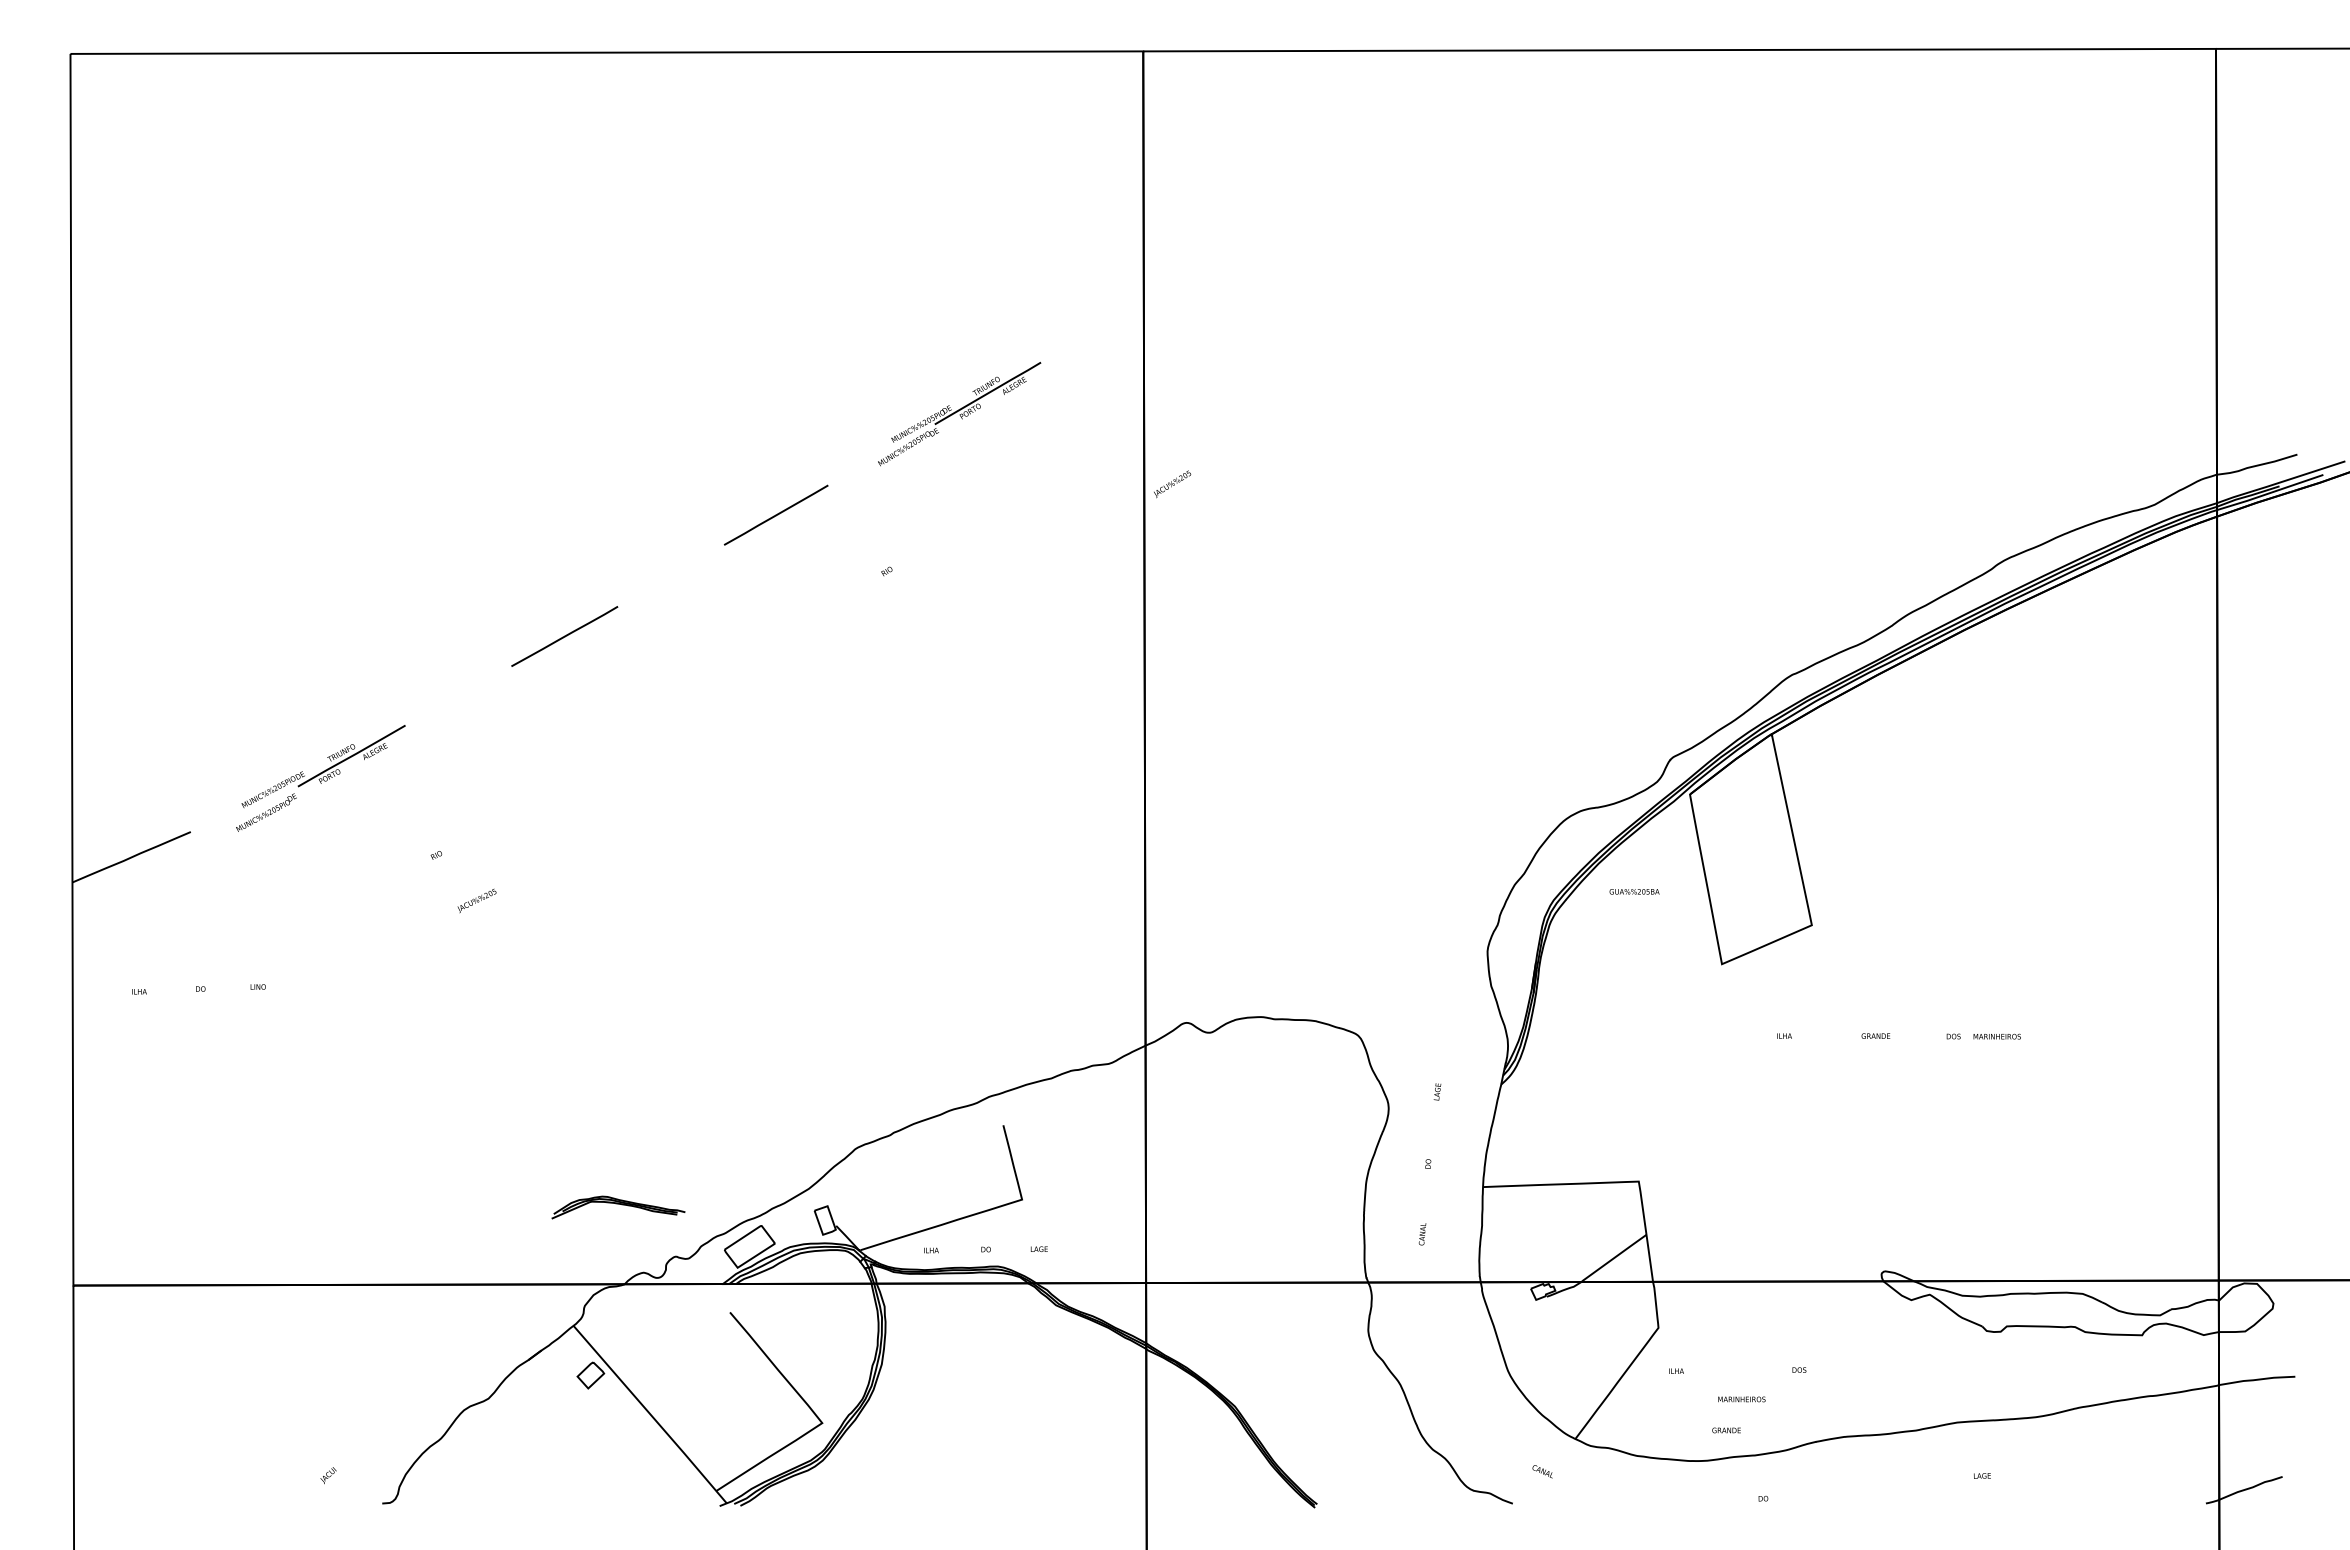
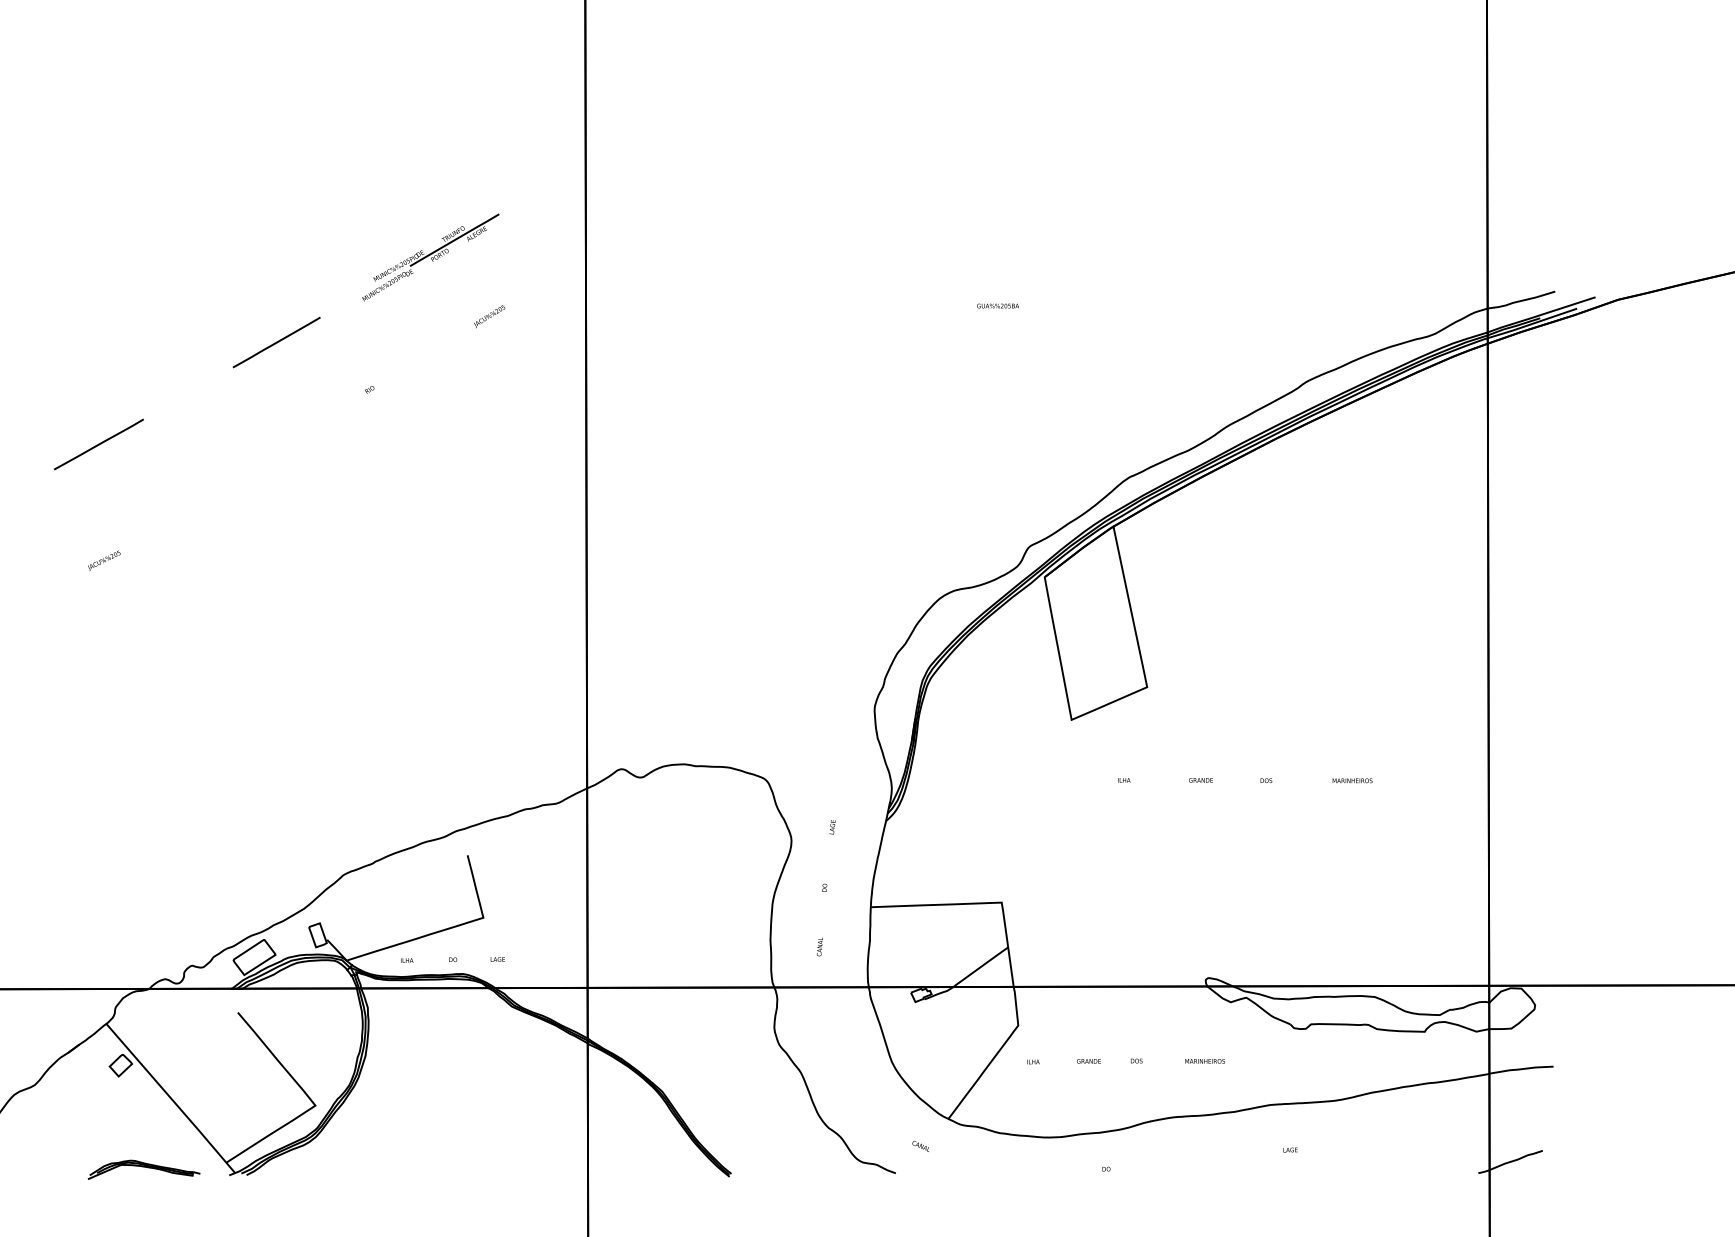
text: (1172, 484) -> (489, 316), moved
text: (1634, 891) -> (998, 305), moved
text: (476, 900) -> (103, 560), moved
text: (1996, 1036) -> (1351, 780), moved
part: (618, 1207) -> (144, 1169), moved
text: (1741, 1399) -> (1204, 1061), moved
text: (1726, 1430) -> (1088, 1061), moved

